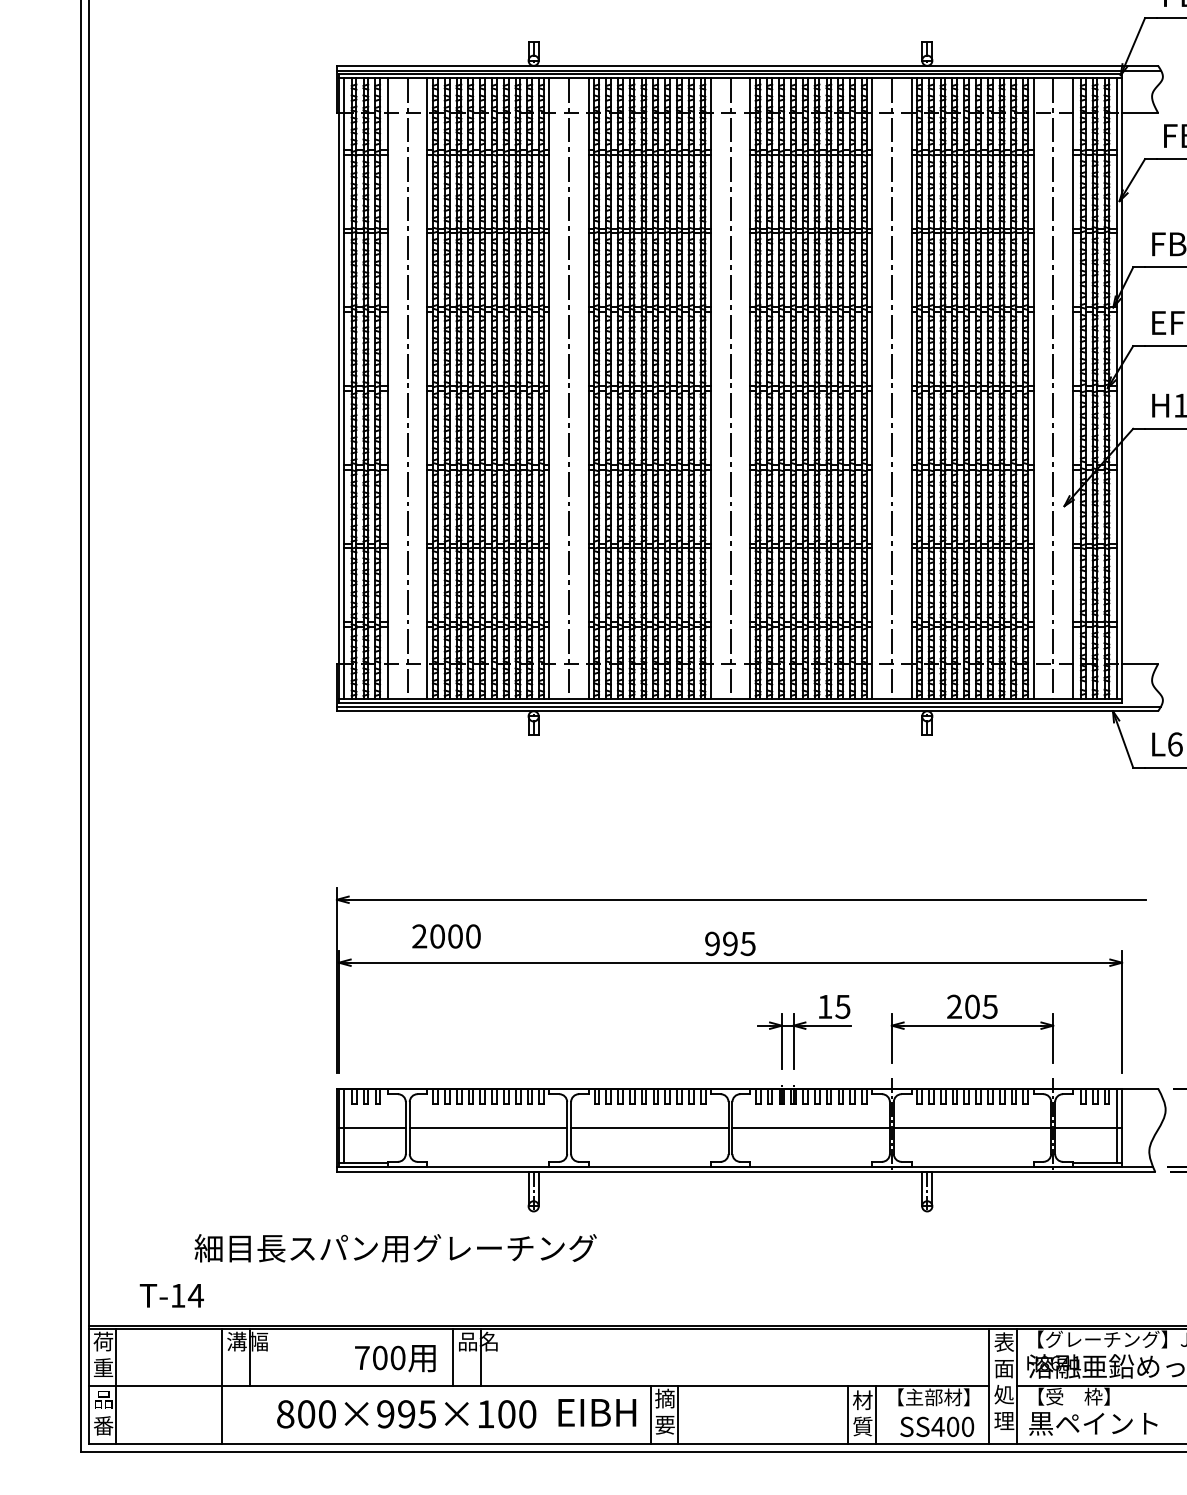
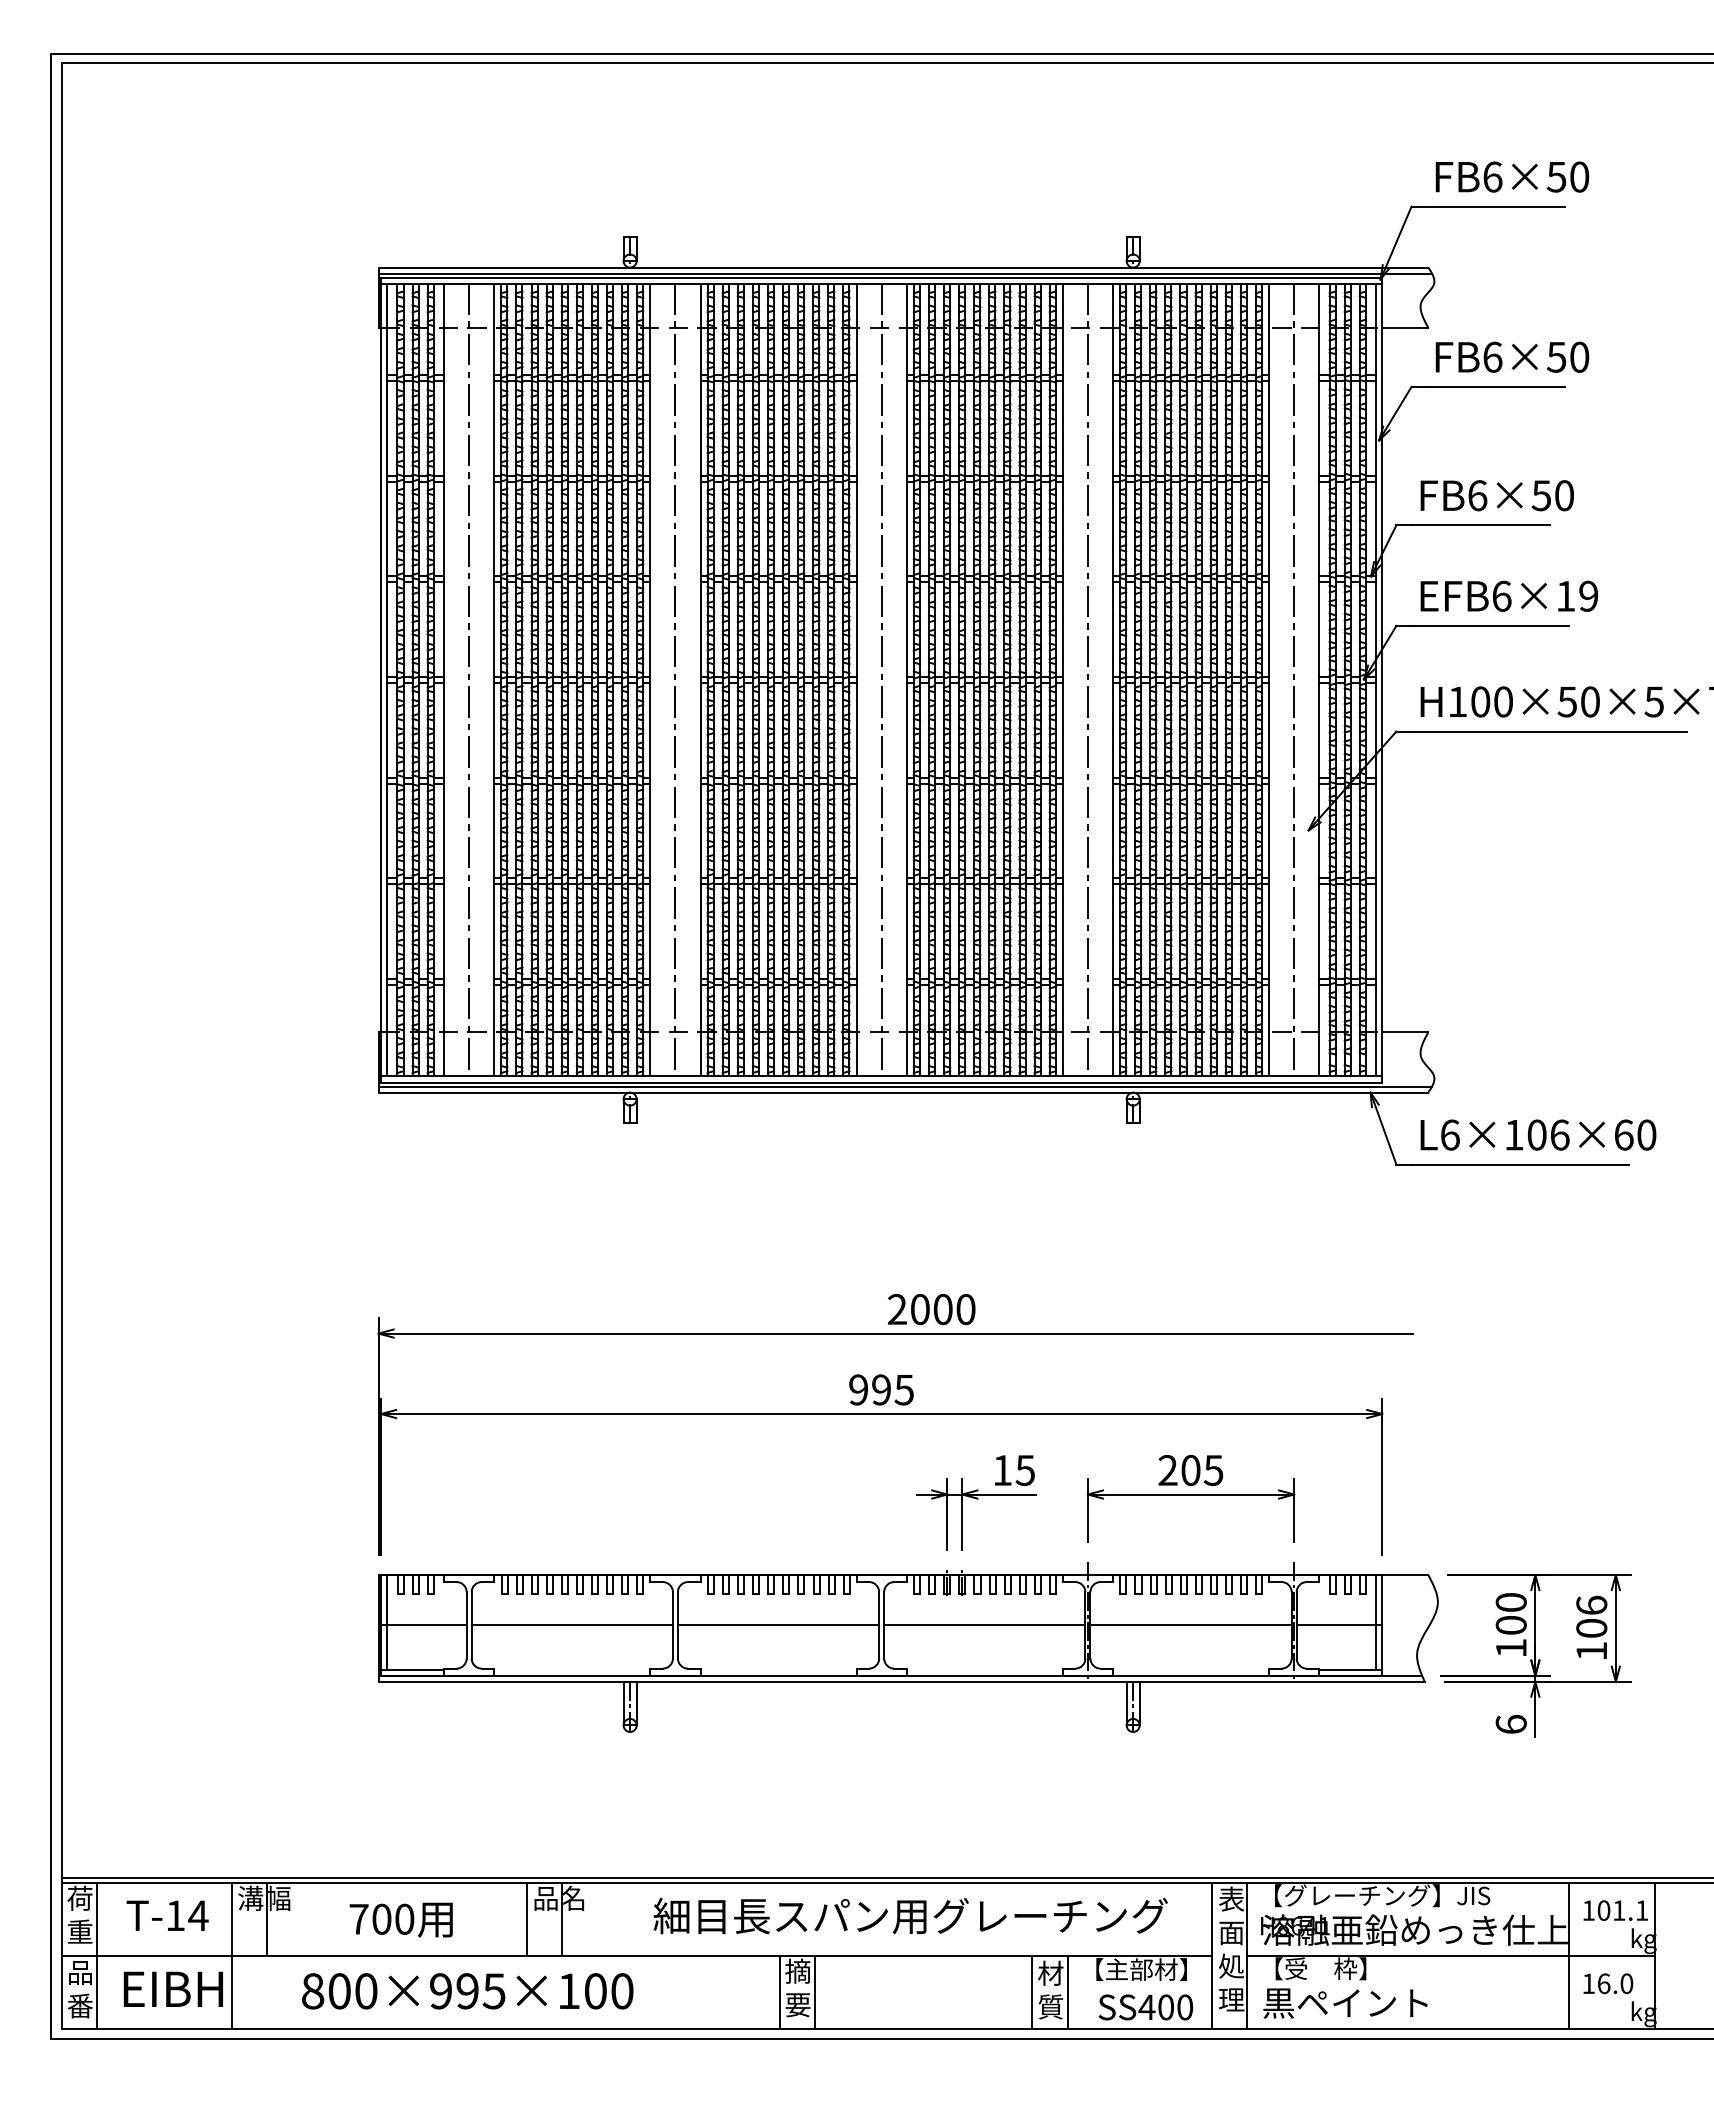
text: (446, 936) -> (931, 1309), moved
text: (395, 1247) -> (910, 1915), moved
text: (171, 1295) -> (167, 1915), moved
text: (394, 1358) -> (400, 1919), moved
text: (596, 1412) -> (172, 1988), moved

